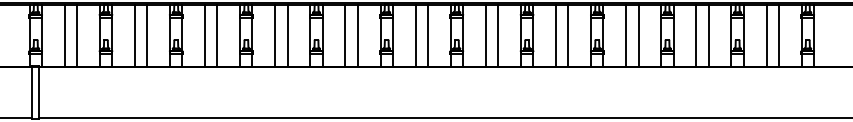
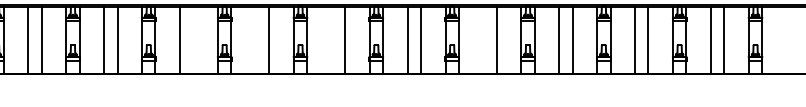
line: (287, 35) -> (193, 40), removed
line: (345, 35) -> (255, 40), removed
line: (415, 35) -> (331, 40), removed
line: (556, 35) -> (483, 40), removed

